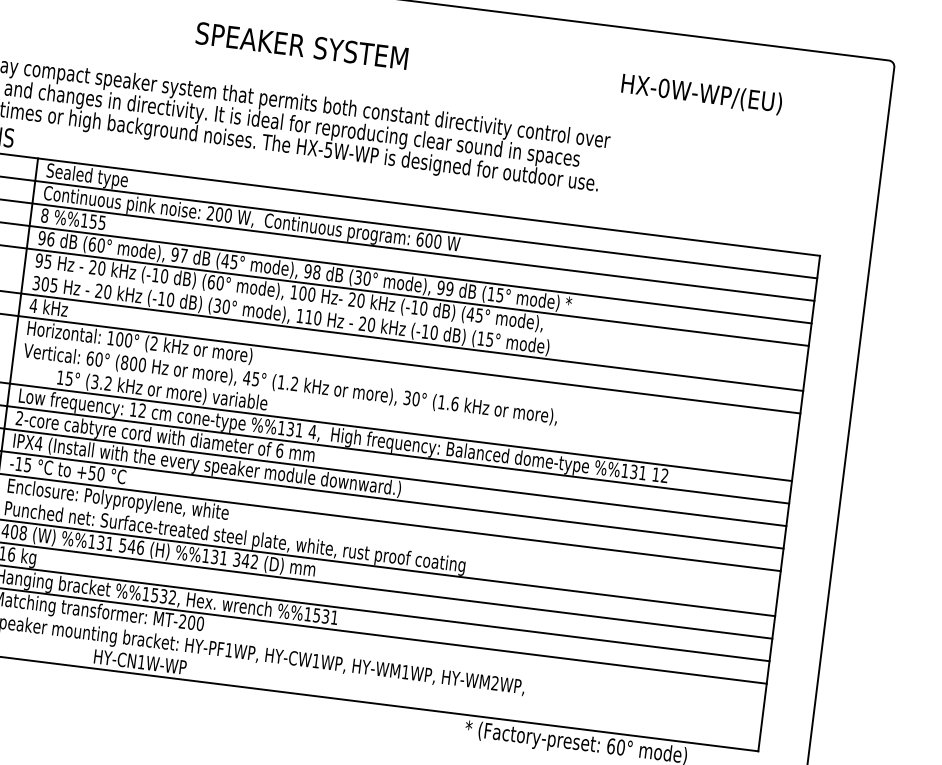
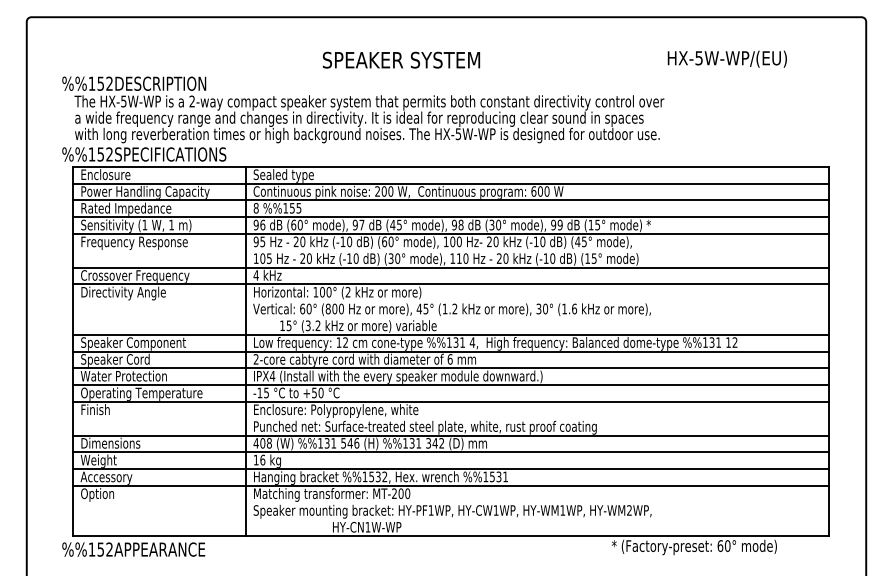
text: (302, 45) -> (401, 59), moved
text: (664, 88) -> (699, 58), HX-0W-WP/(EU) -> HX-5W-WP/(EU)
text: (35, 282) -> (255, 258), 305 -> 105

